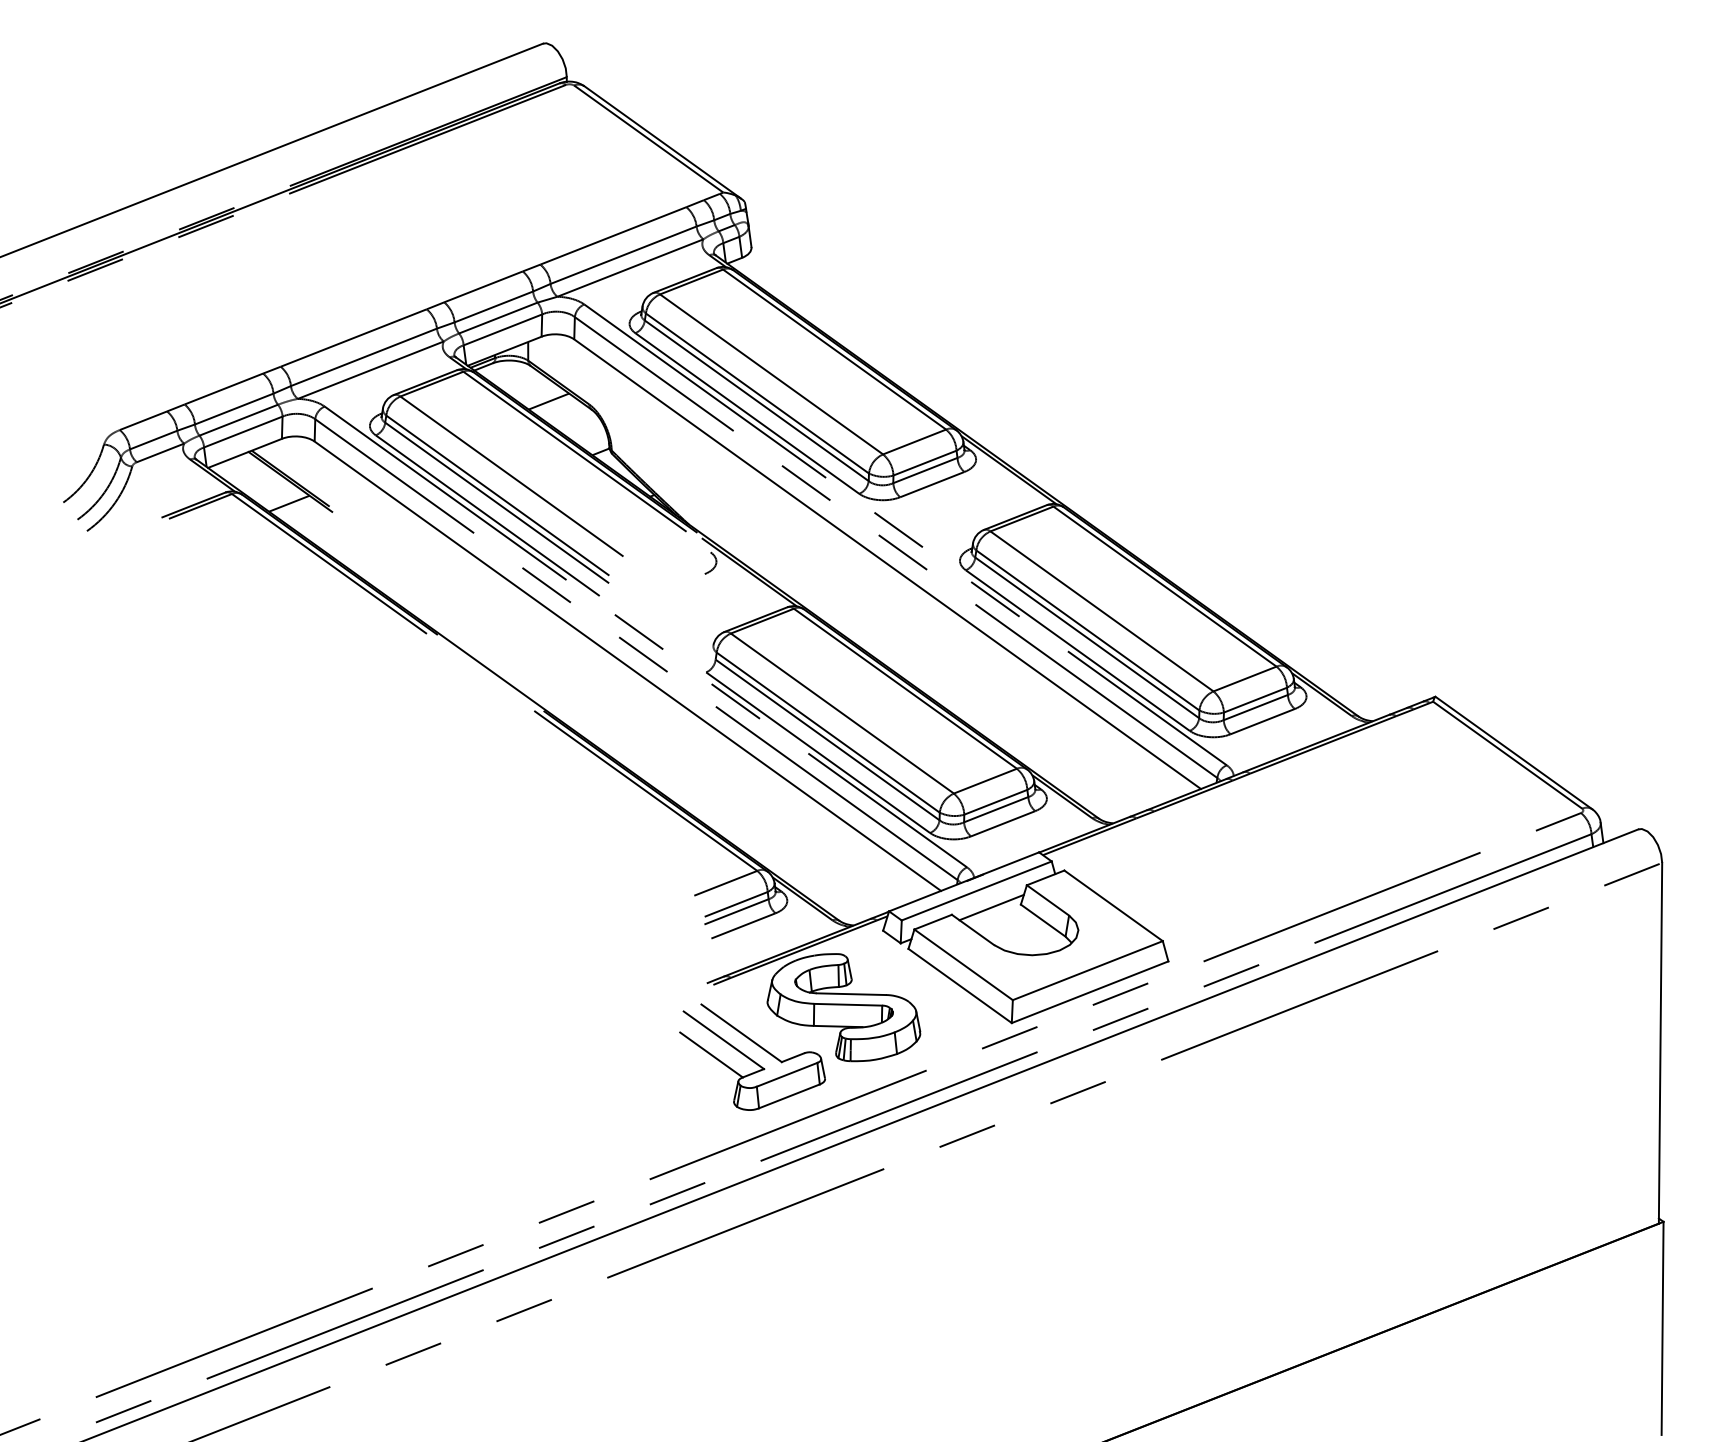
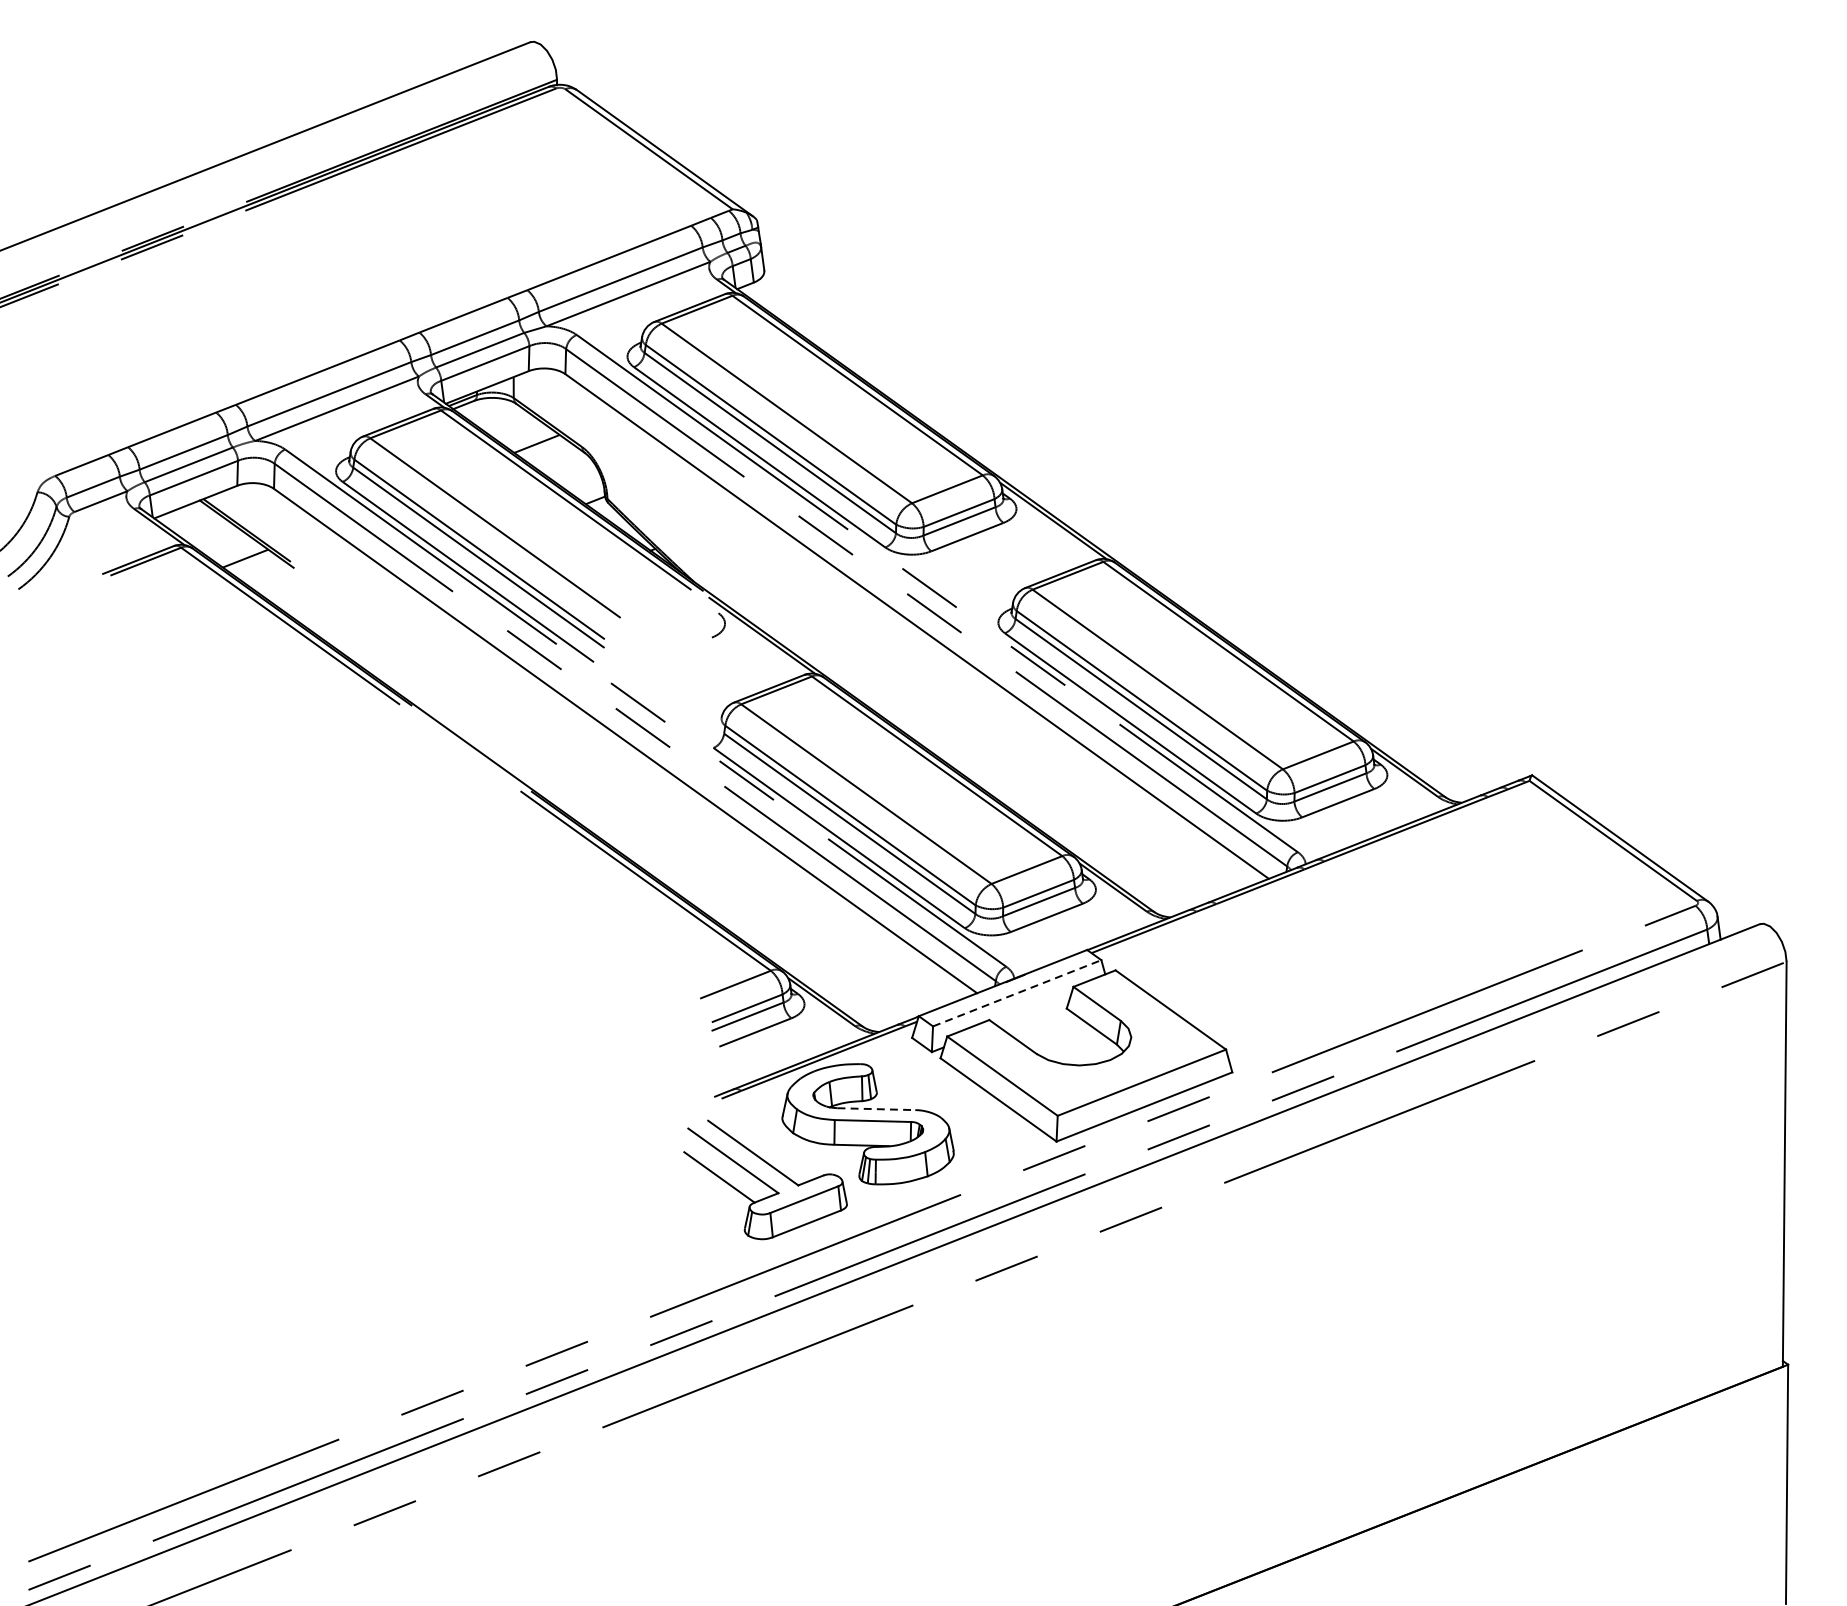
line: (976, 890) -> (1016, 992), solid -> dashed
line: (991, 907) -> (1033, 1011), removed
line: (851, 994) -> (876, 1109), solid -> dashed

